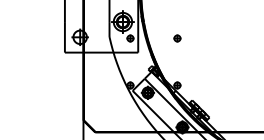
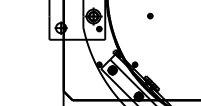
part: (177, 38) -> (150, 16), moved

